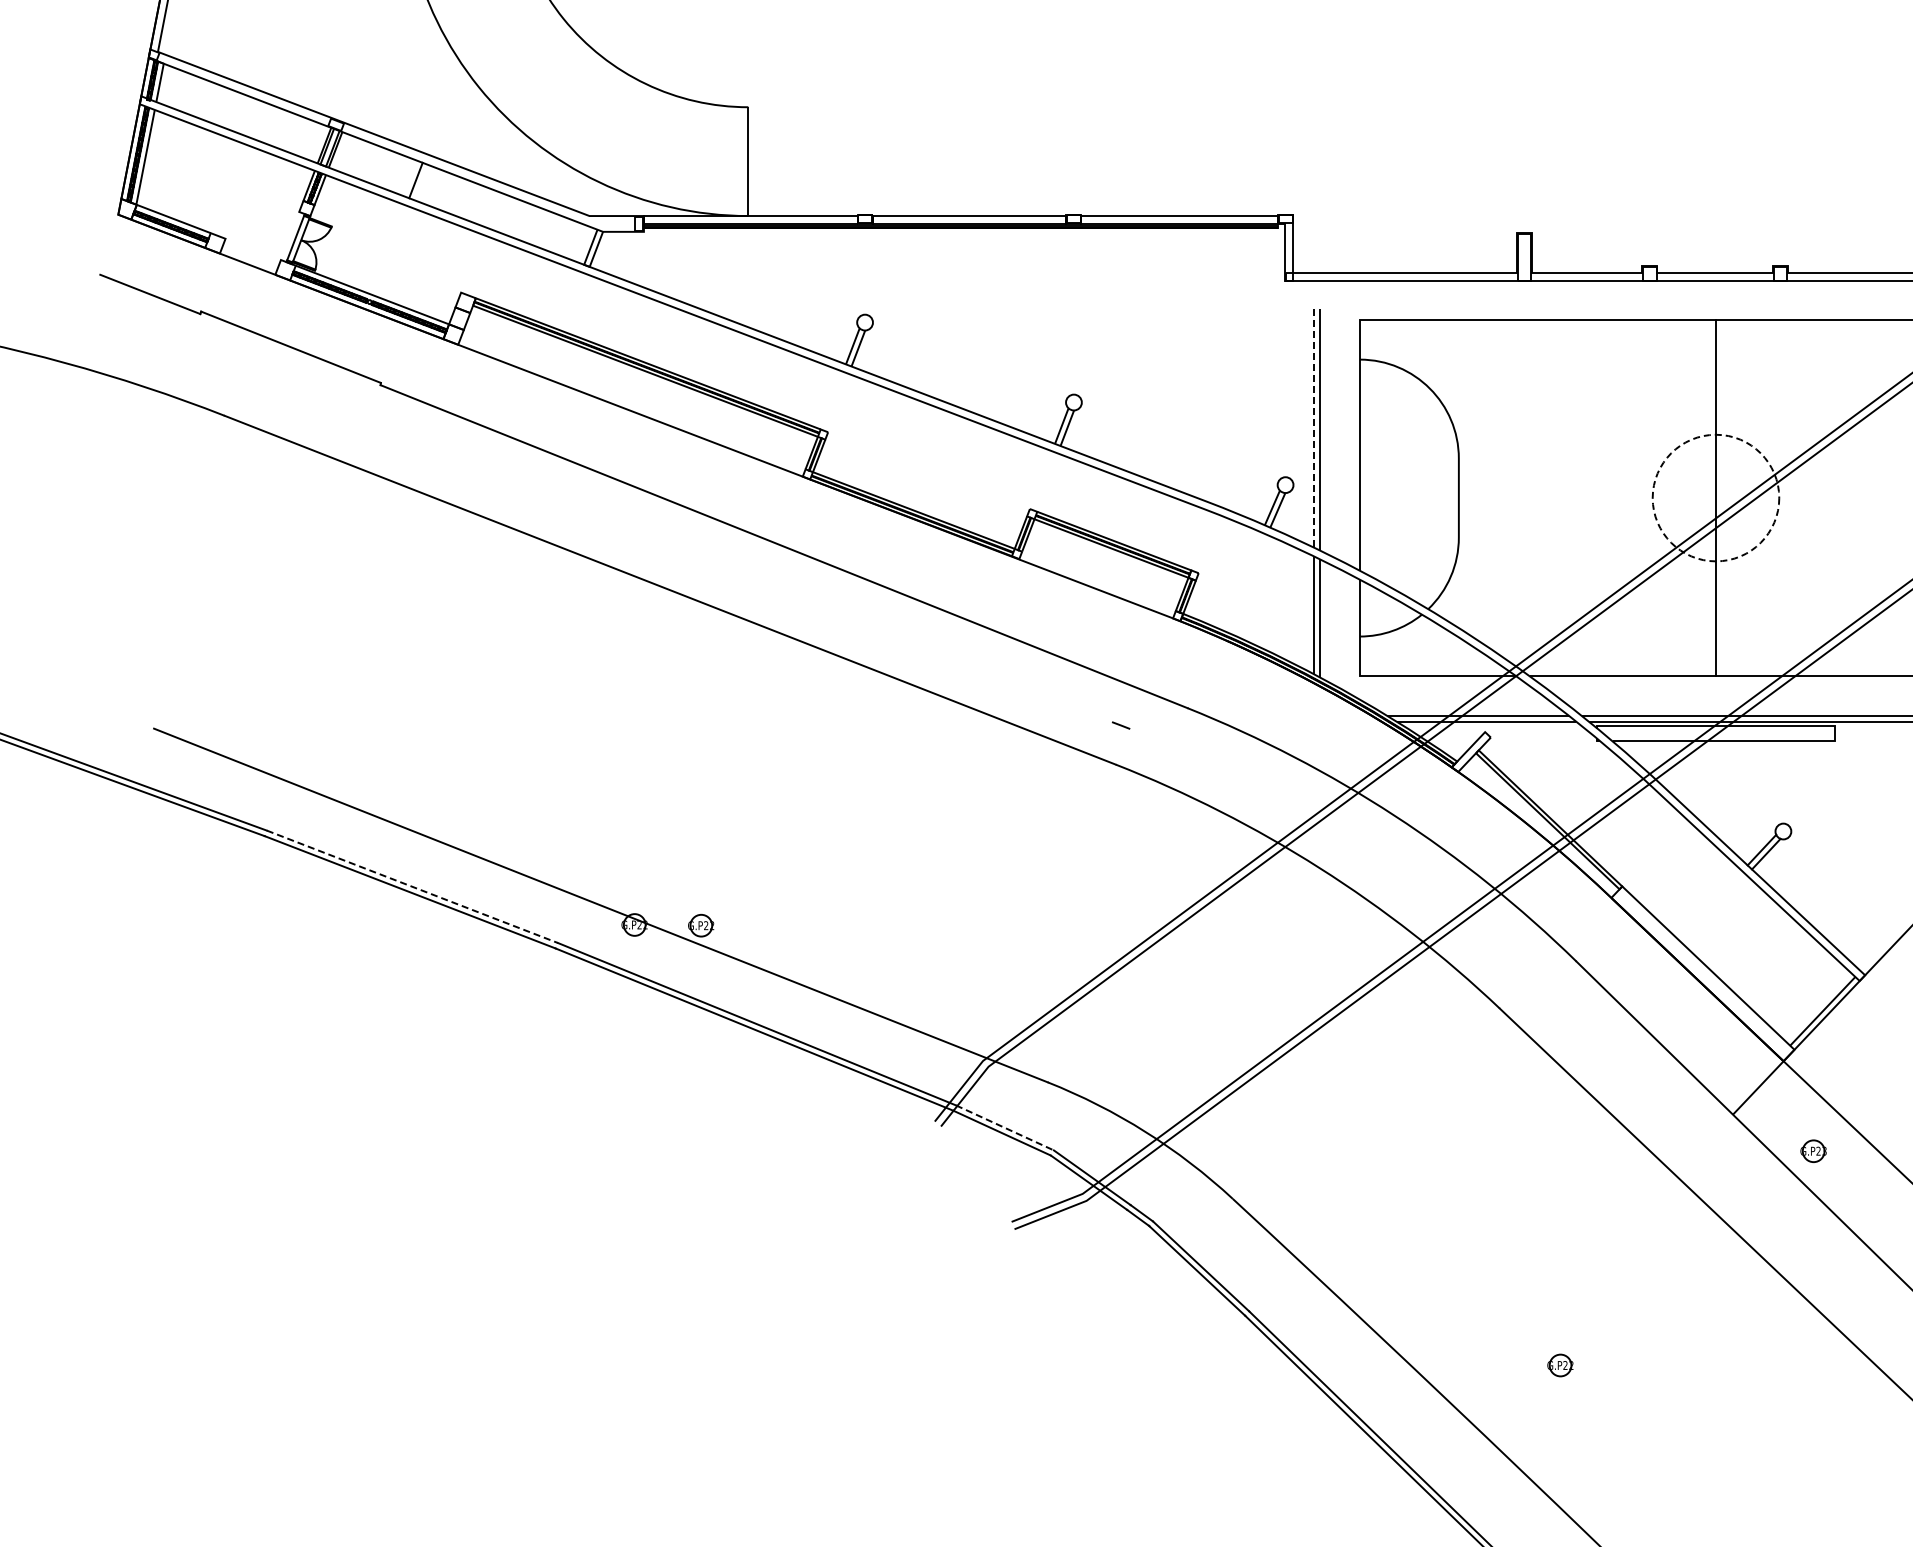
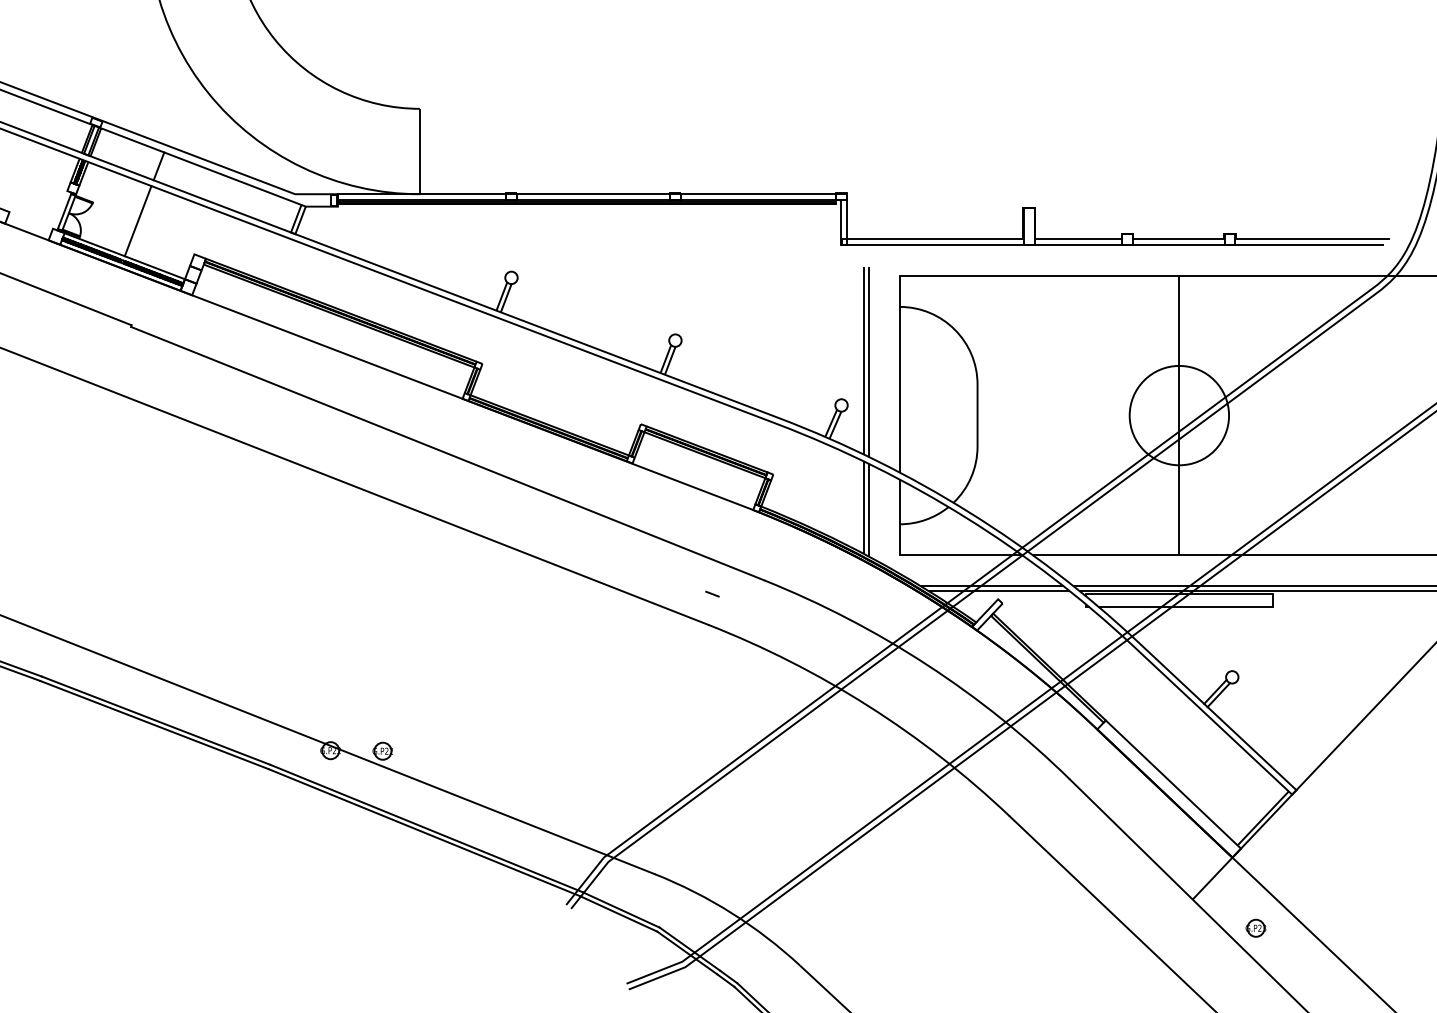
line: (389, 250) -> (138, 221), added
line: (1314, 428) -> (864, 360), dashed -> solid
circle: (1715, 497) -> (1178, 415), dashed -> solid
line: (412, 886) -> (156, 720), dashed -> solid
line: (1004, 1127) -> (620, 909), dashed -> solid

